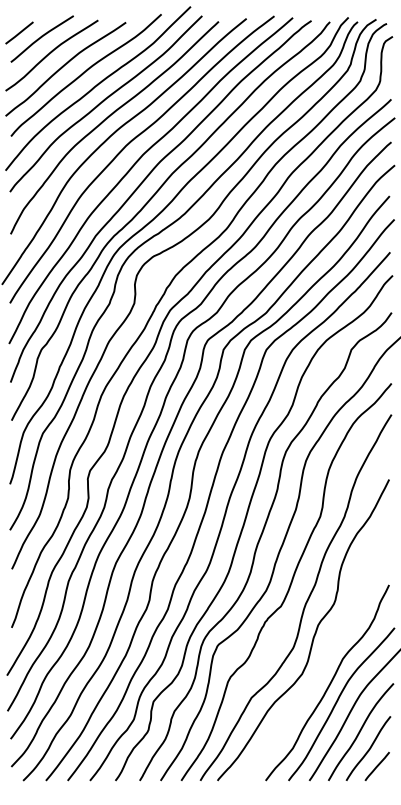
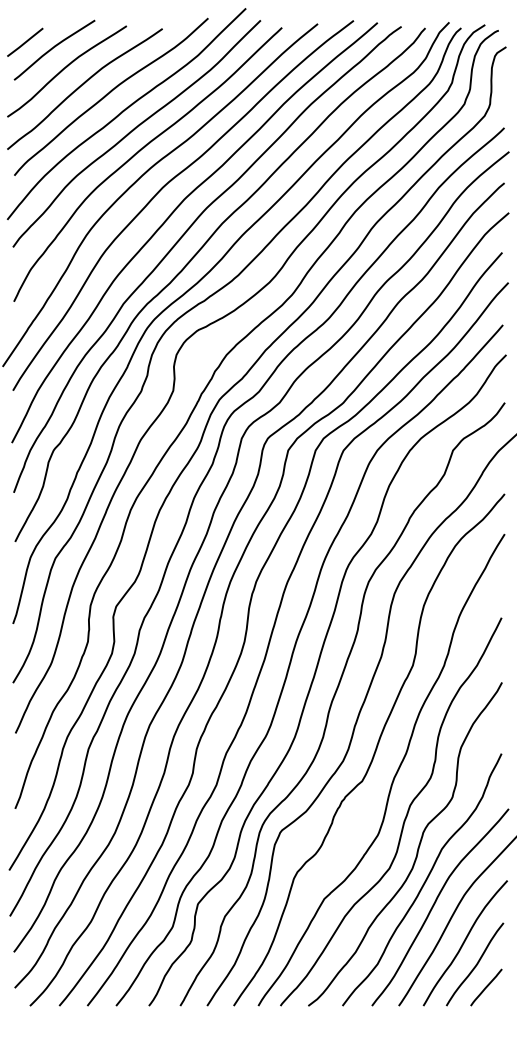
curve: (323, 658) -> (416, 848), added

